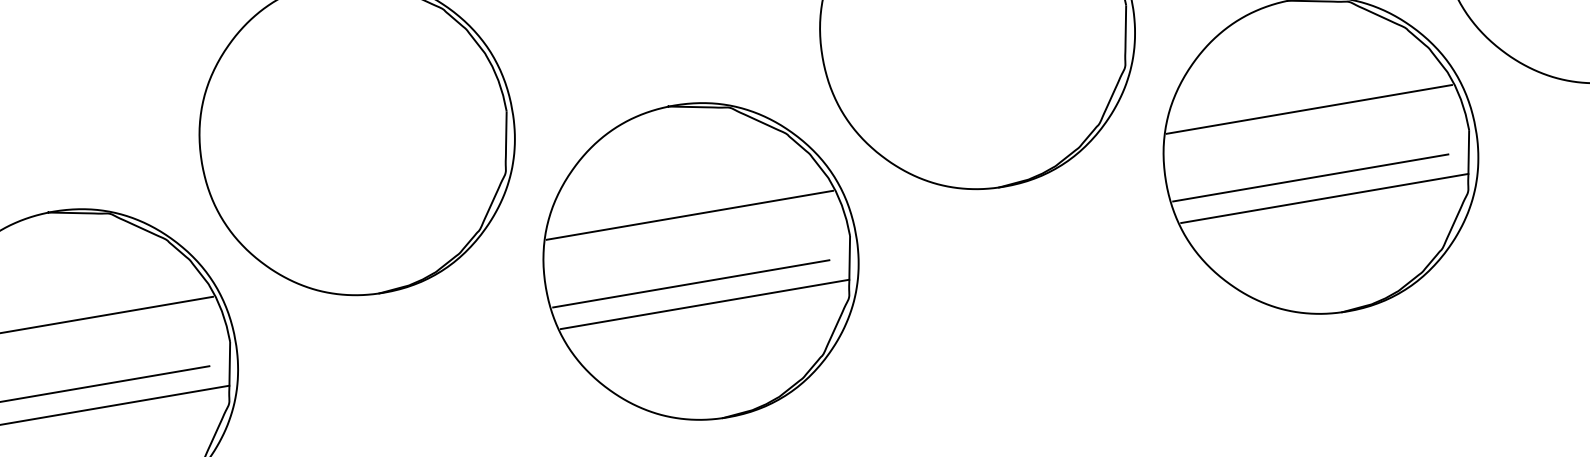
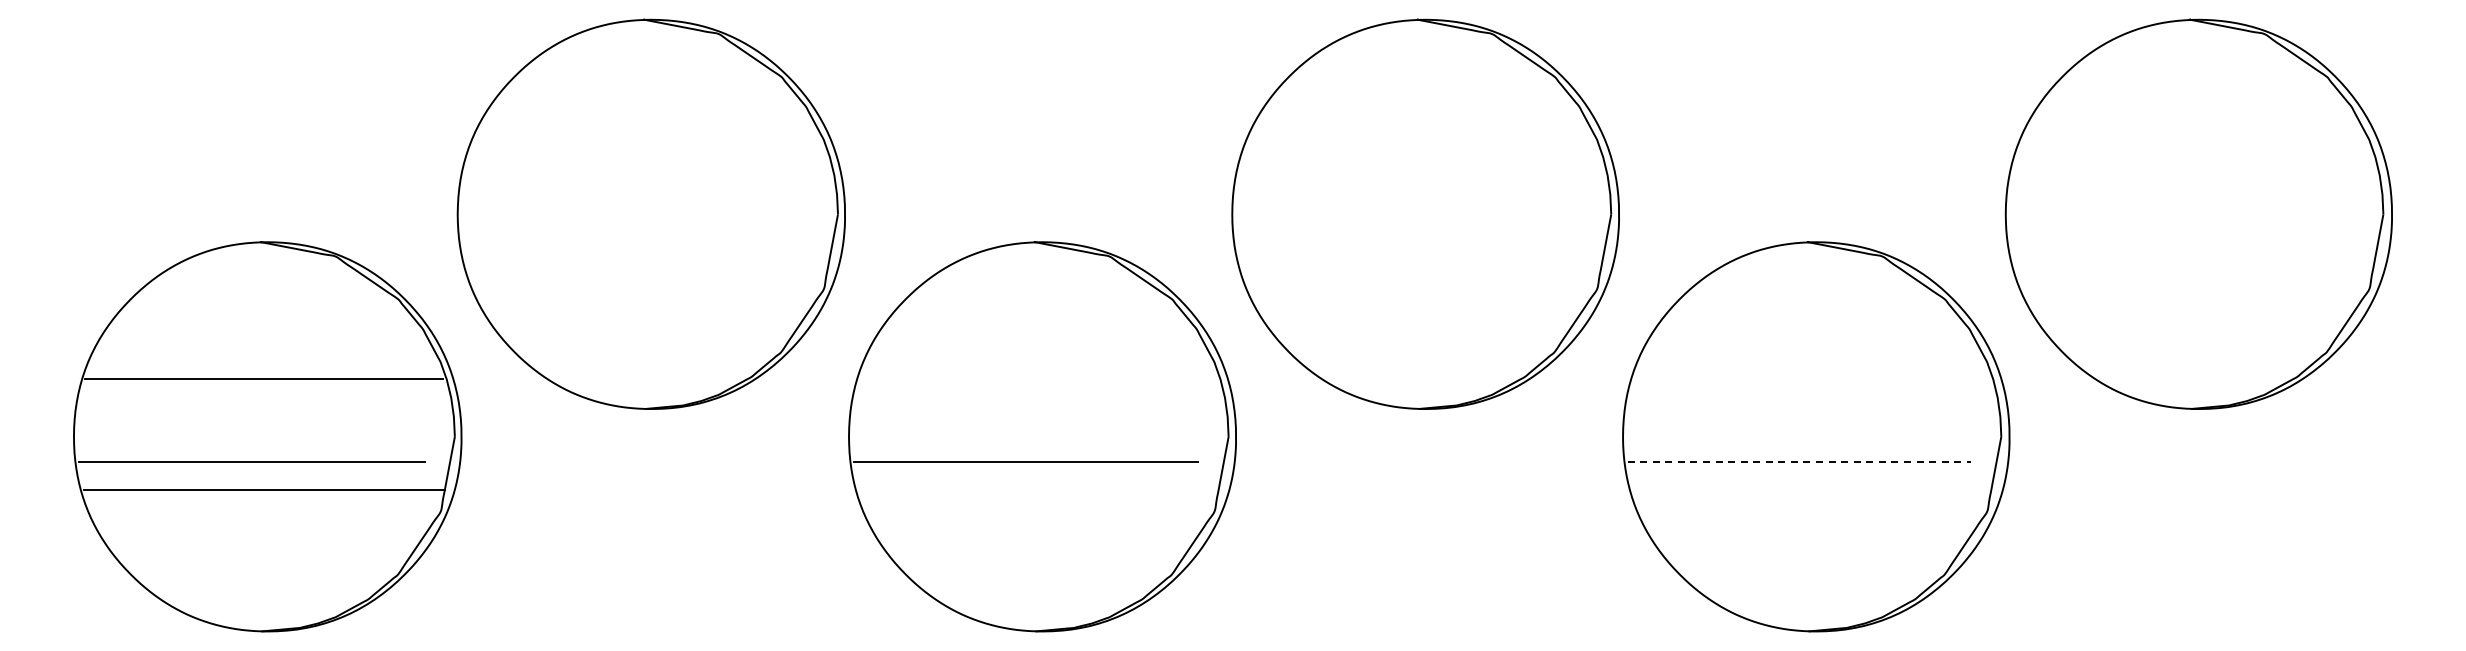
line: (1309, 109) -> (1811, 378), removed
line: (1310, 177) -> (1799, 461), solid -> dashed
line: (1324, 198) -> (1811, 489), removed
line: (689, 215) -> (1038, 378), removed
line: (704, 304) -> (1038, 489), removed

